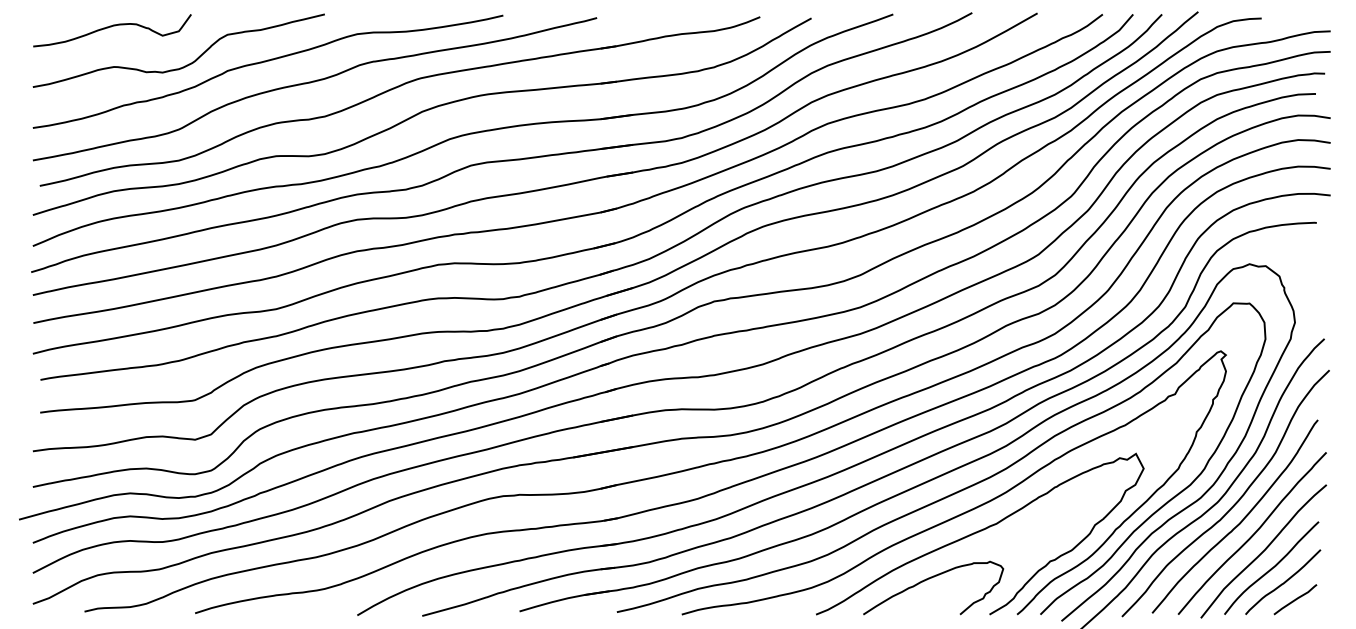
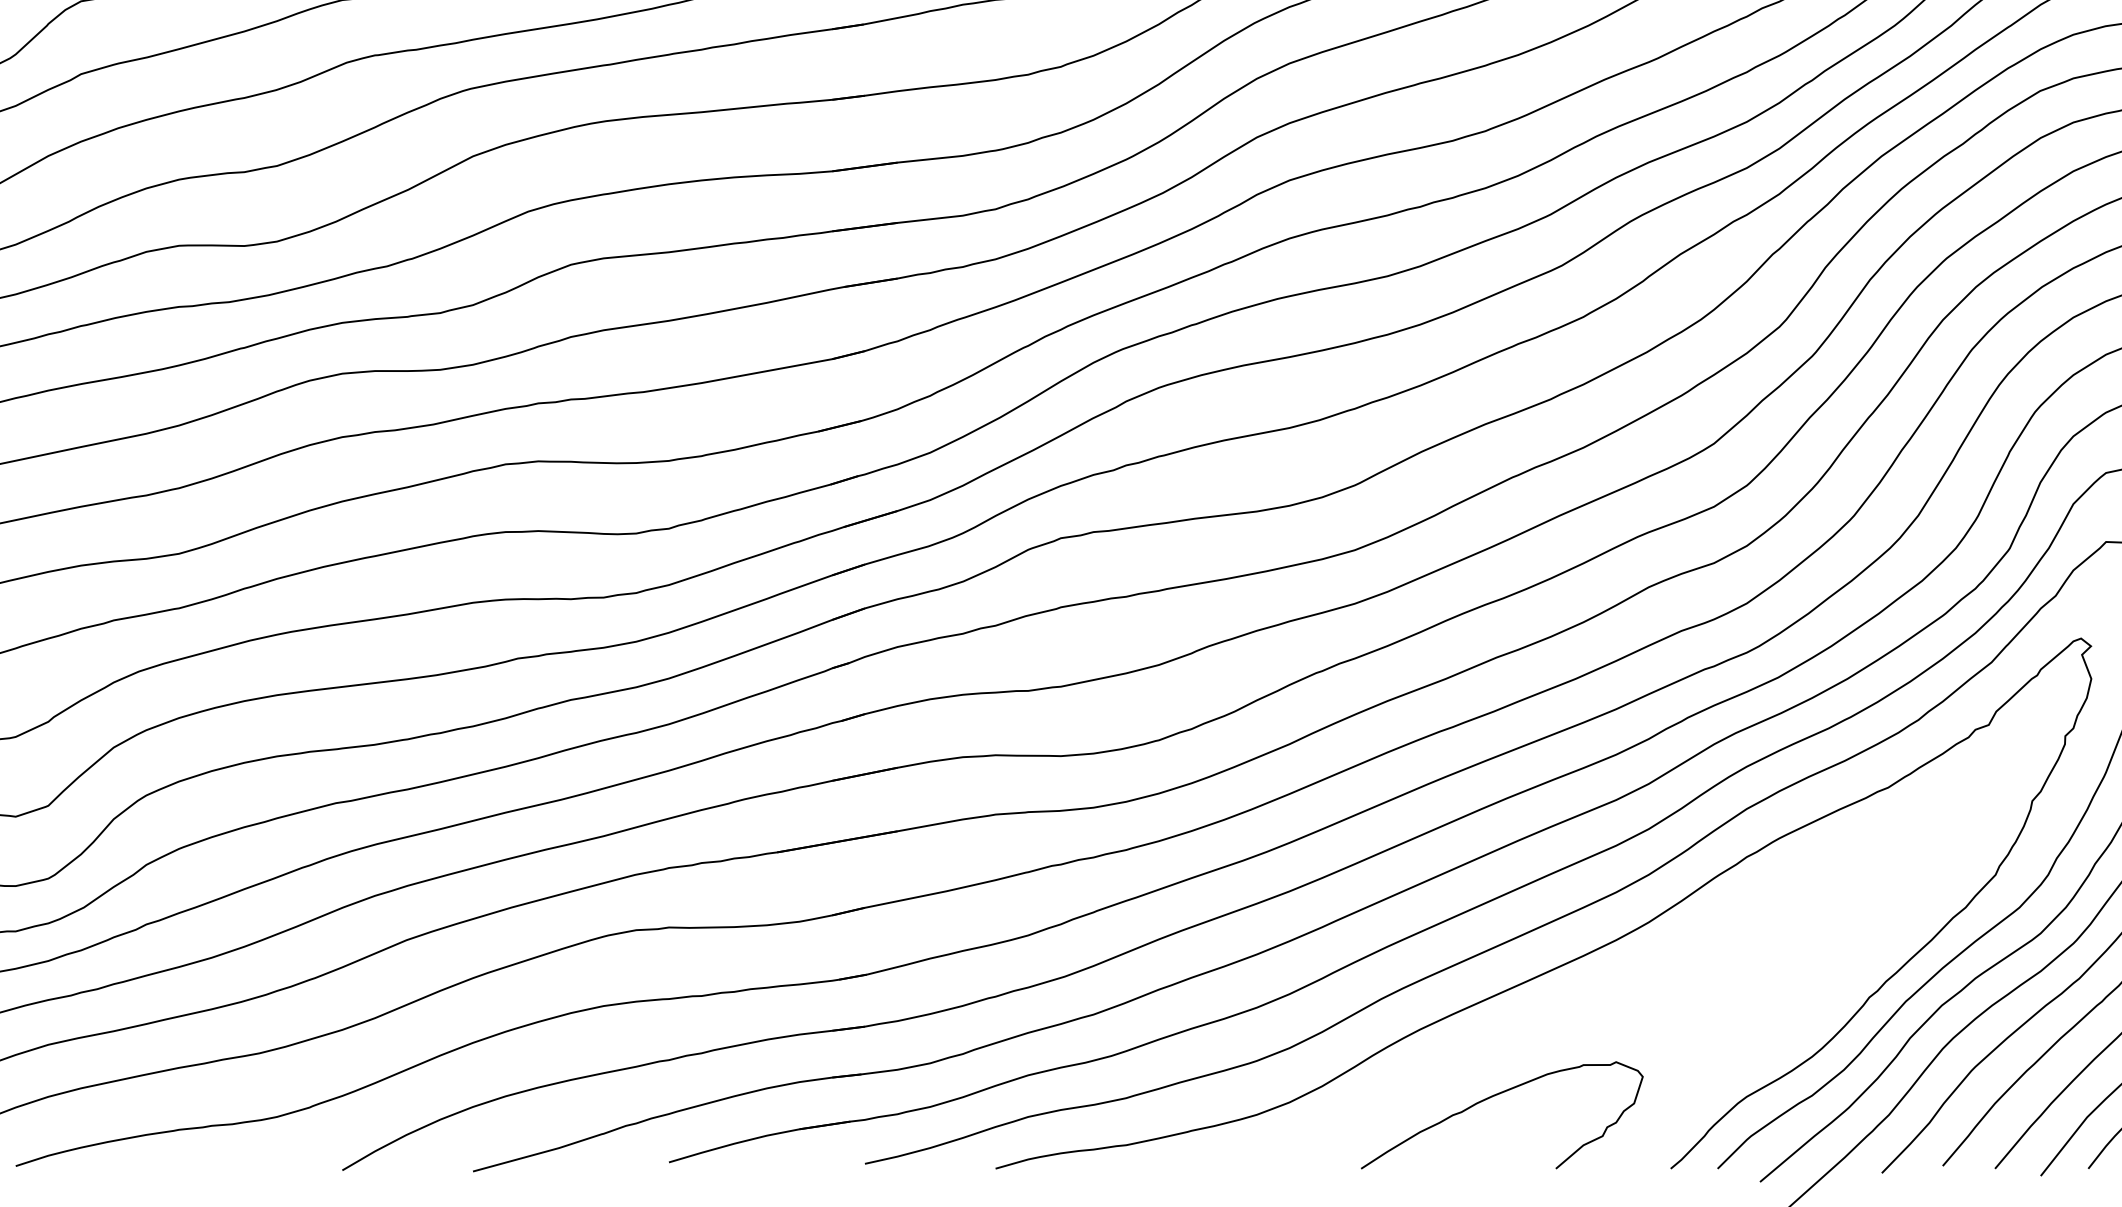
curve: (979, 532) -> (1594, 1003), removed

